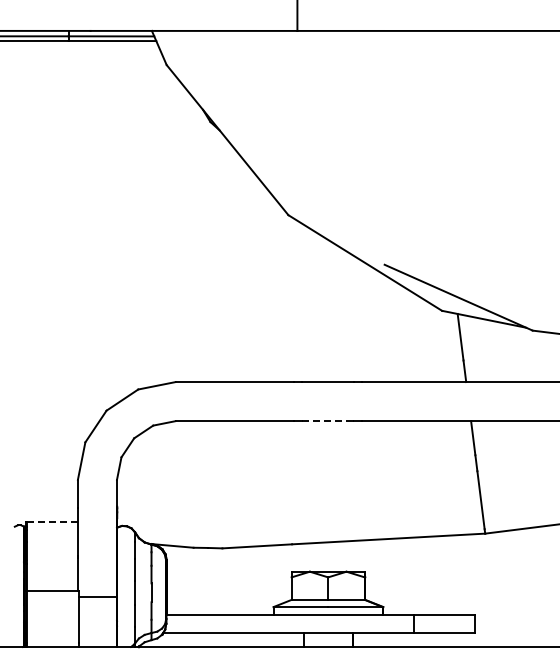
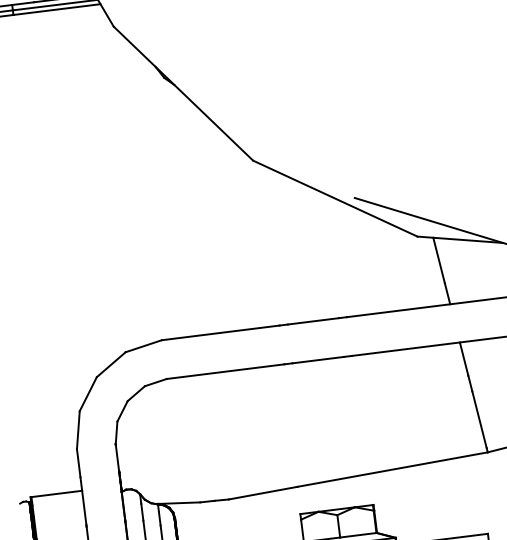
line: (328, 421) -> (318, 360), dashed -> solid
line: (52, 521) -> (56, 493), dashed -> solid

